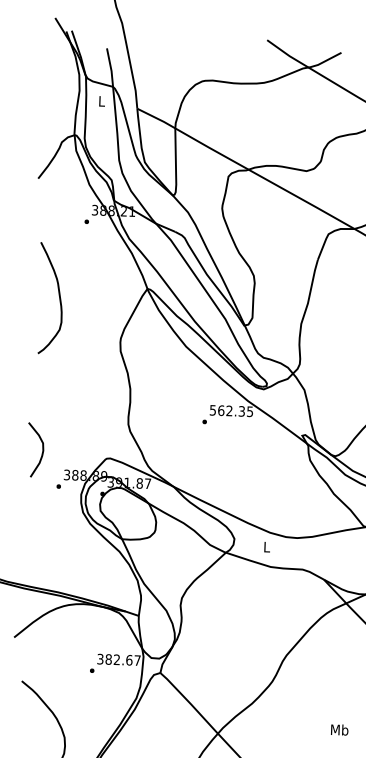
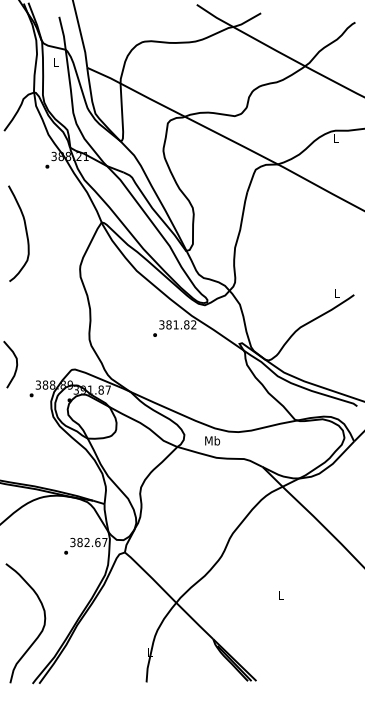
text: (231, 410) -> (177, 324), 562.35 -> 381.82
text: (266, 546) -> (212, 440), L -> Mb
text: (339, 729) -> (280, 595), Mb -> L

